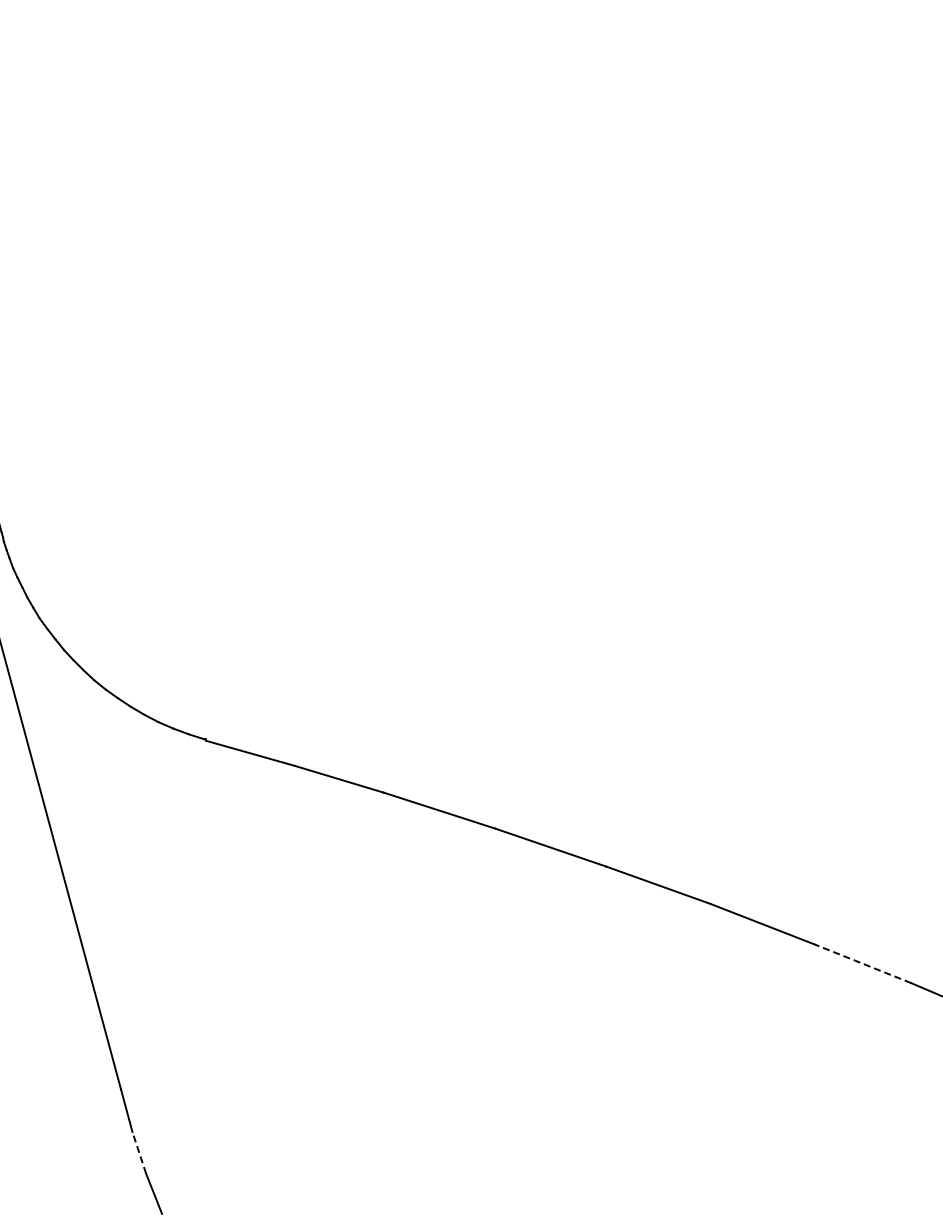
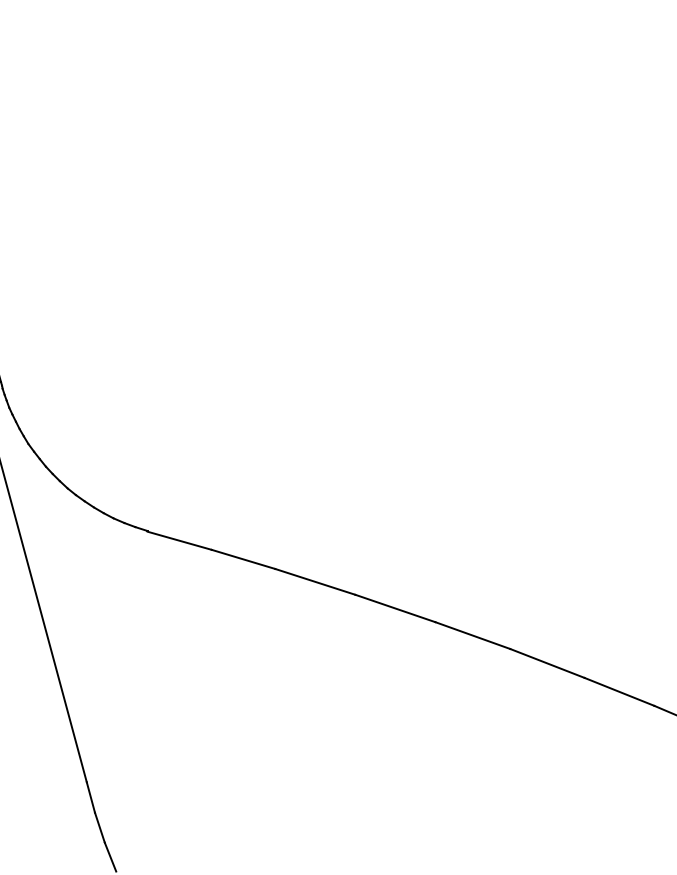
line: (862, 963) -> (619, 691), dashed -> solid
line: (139, 1152) -> (100, 827), dashed -> solid

